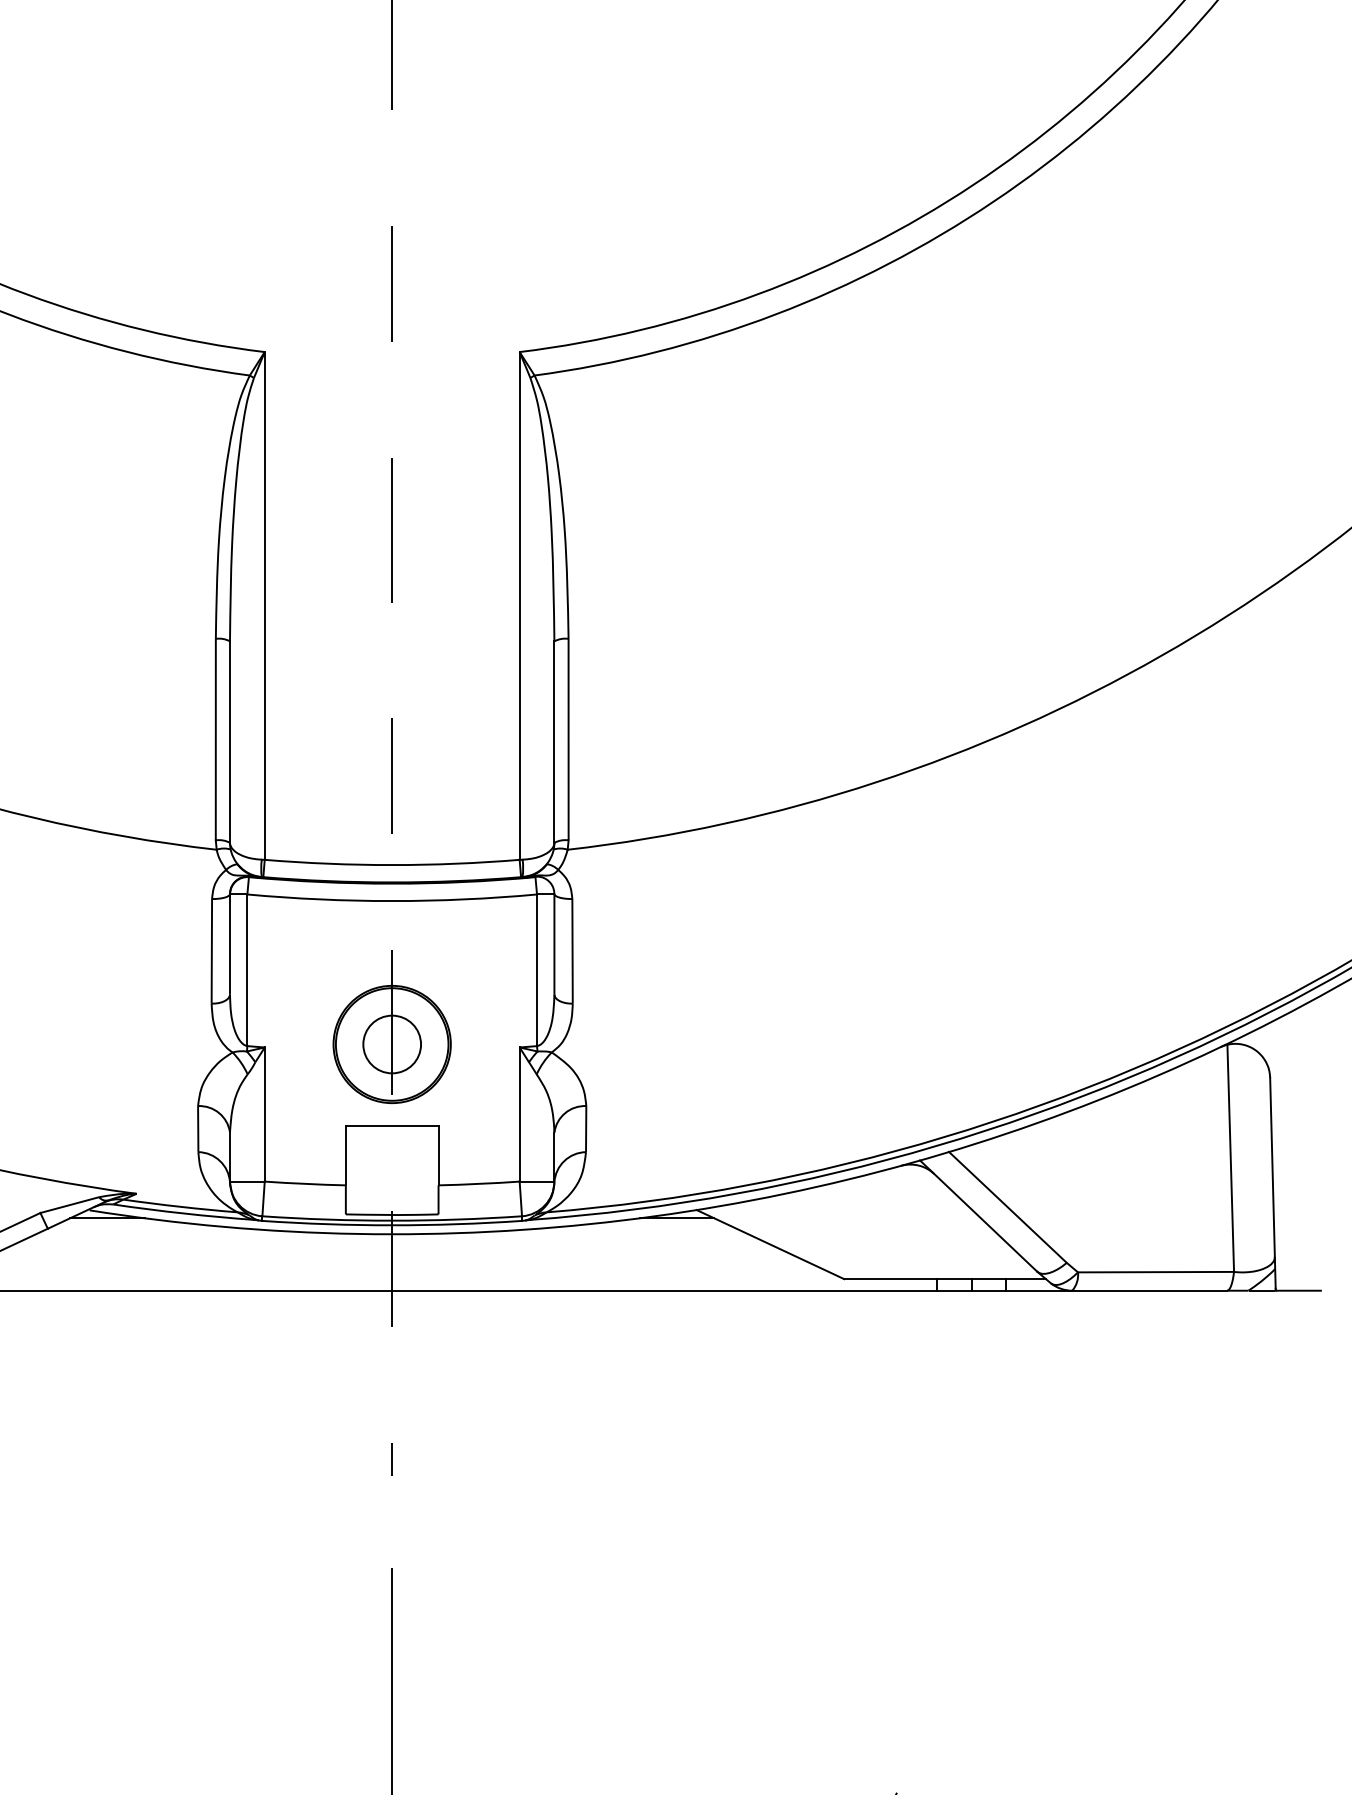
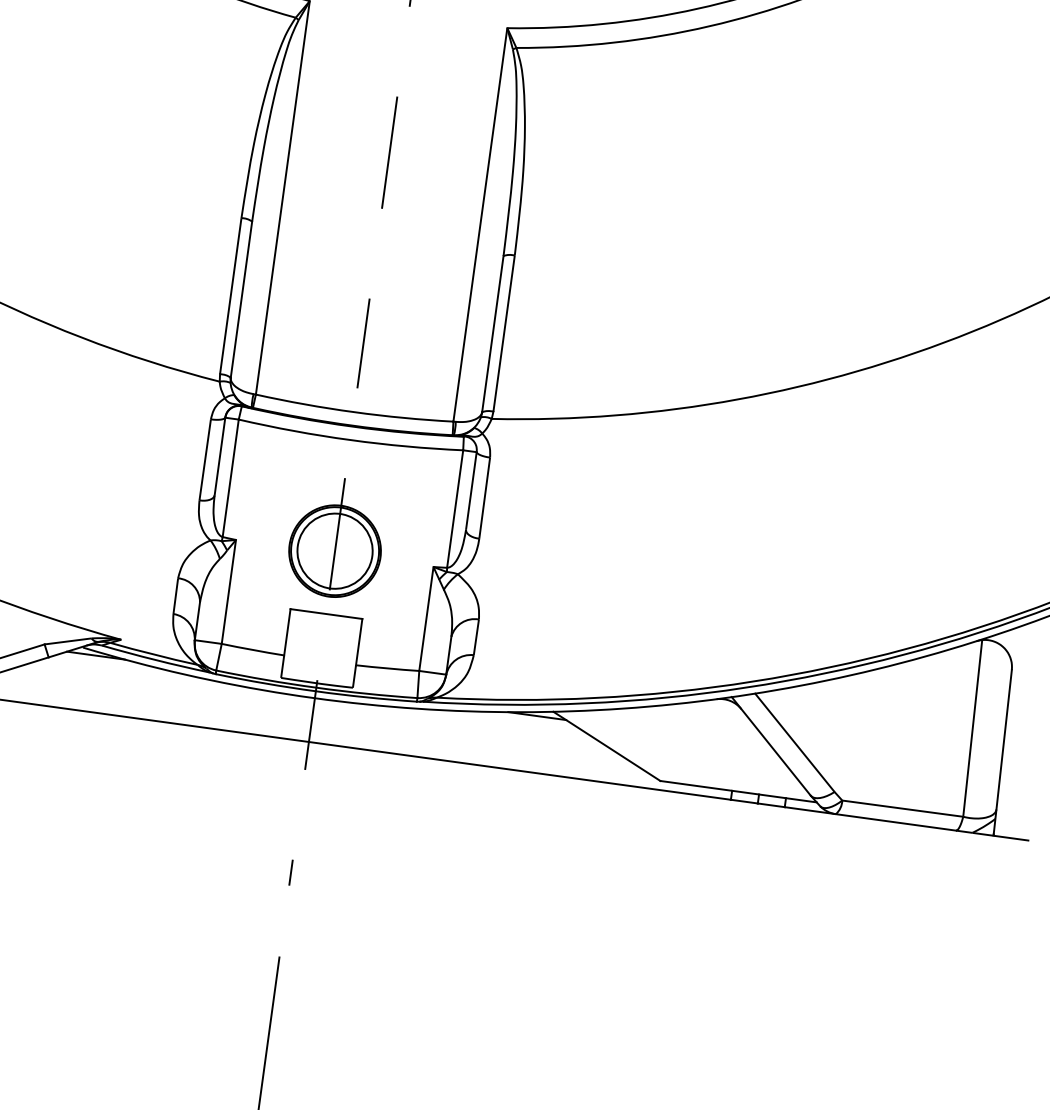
circle: (392, 1044) -> (335, 551), size x1.67

